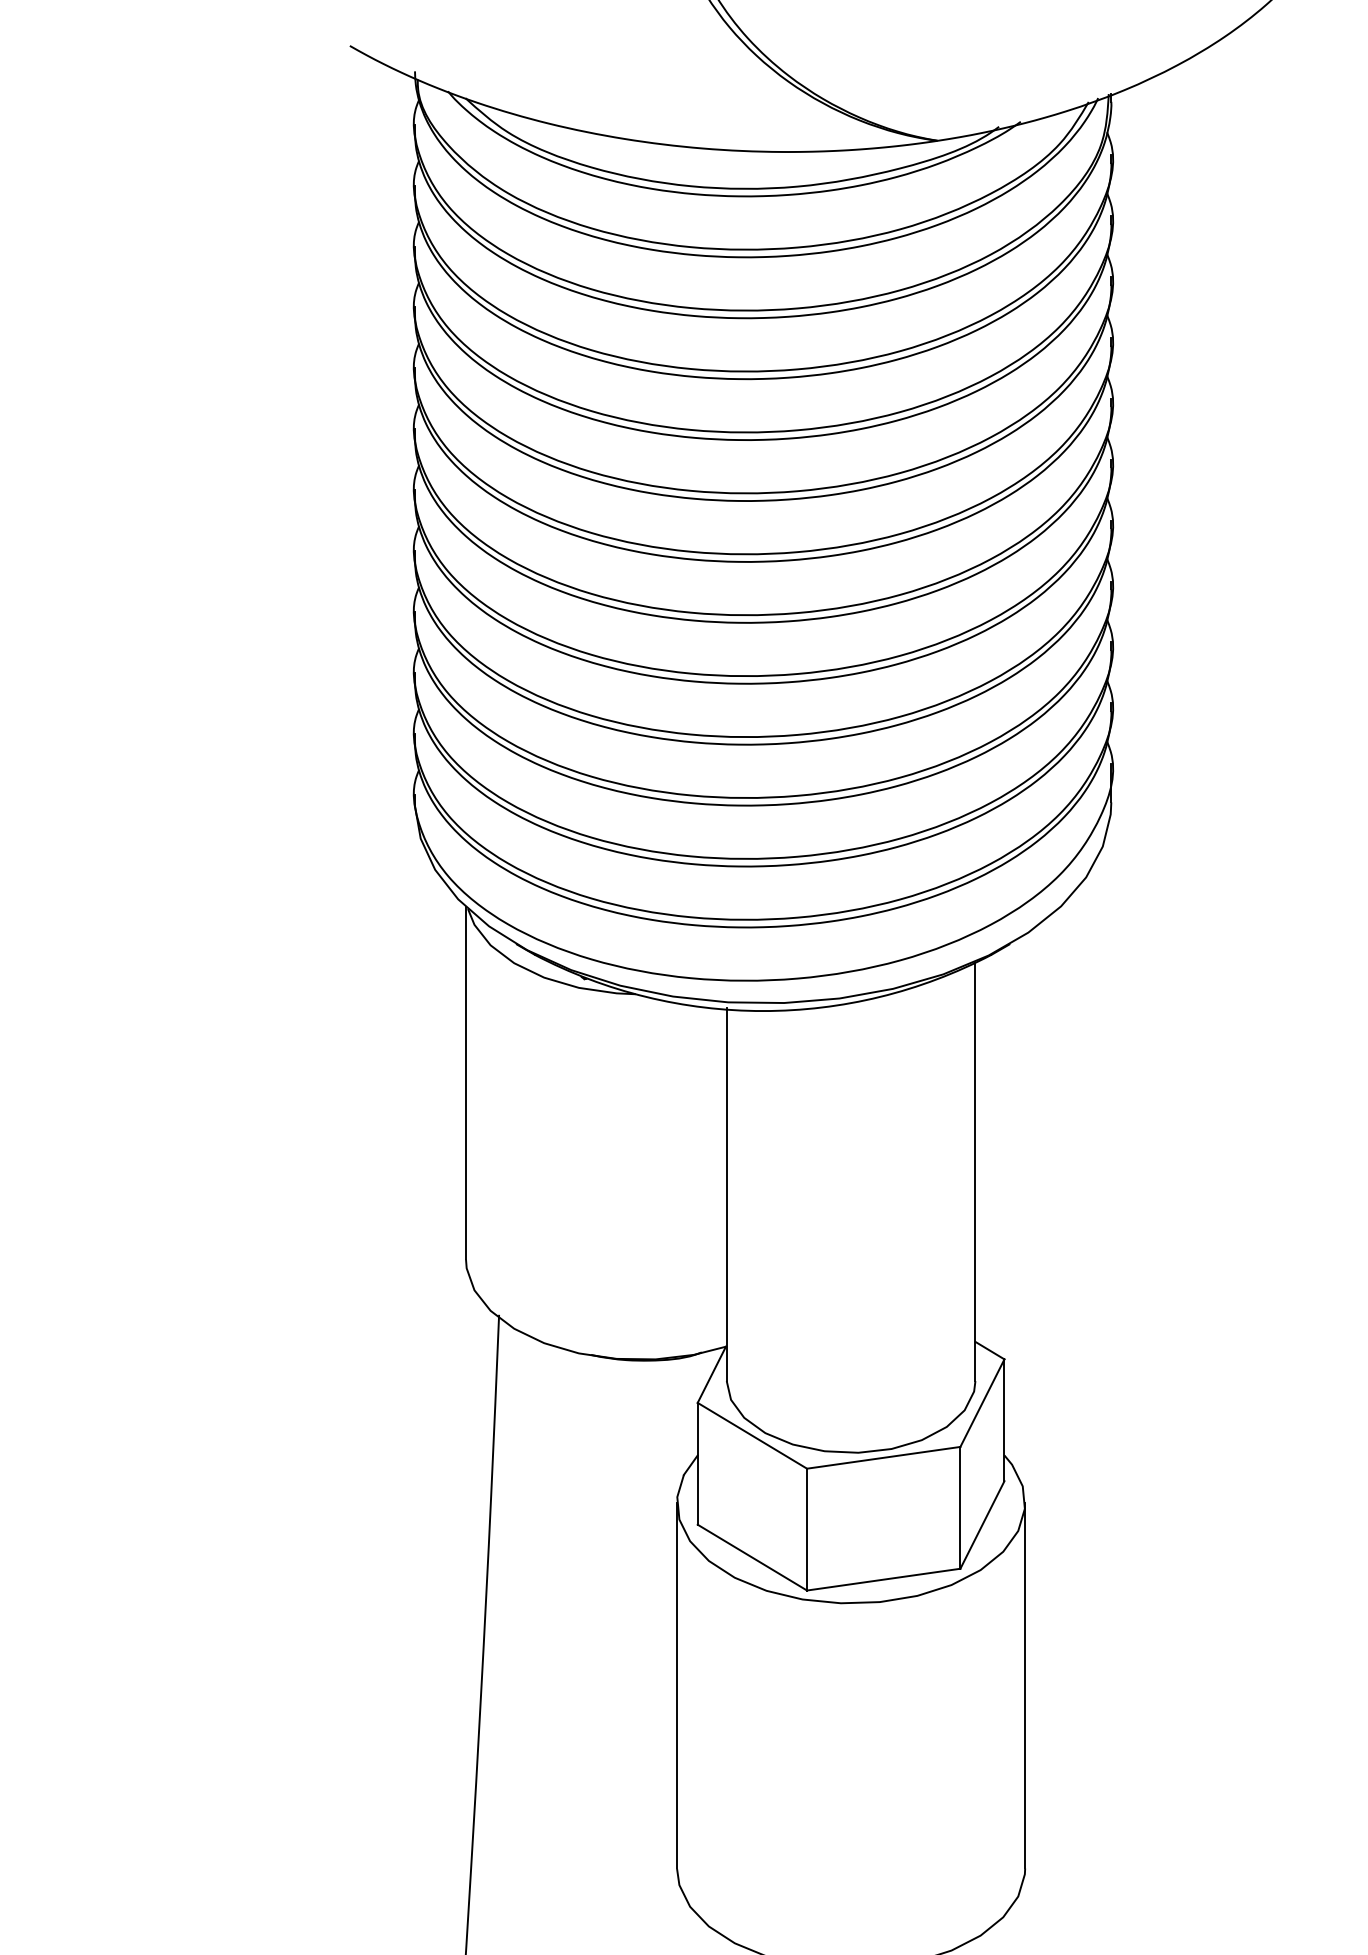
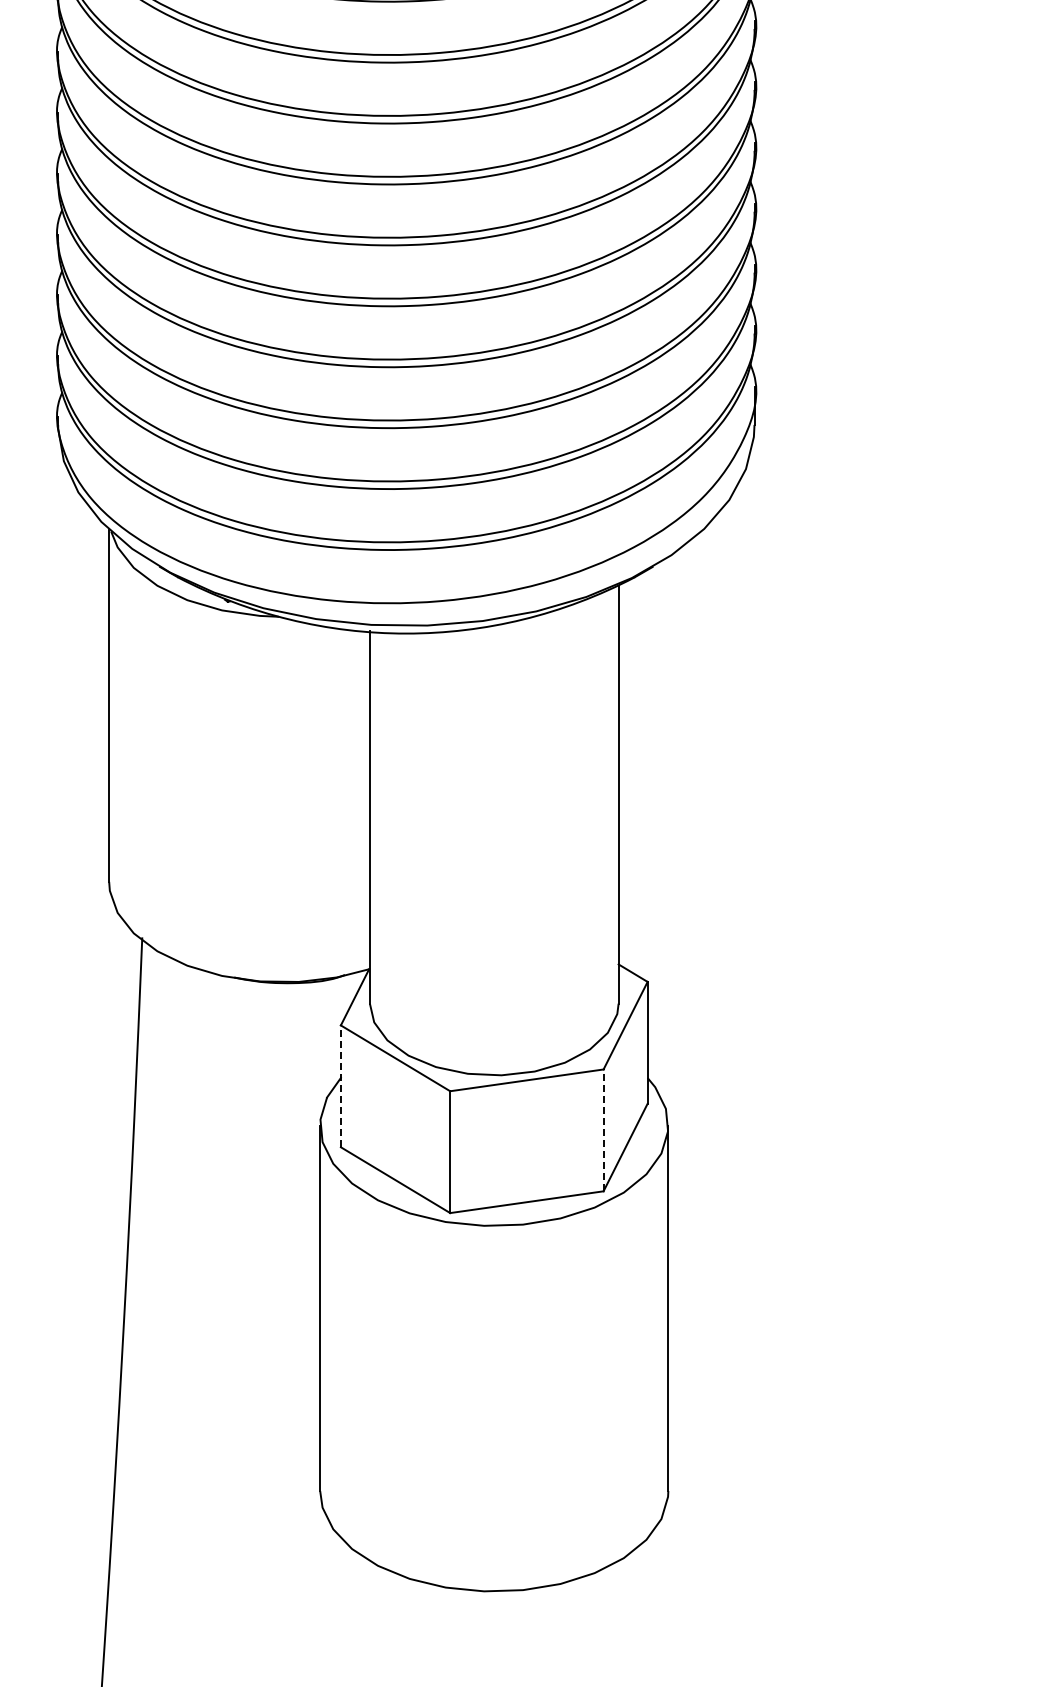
line: (697, 1463) -> (340, 1086), solid -> dashed
line: (960, 1507) -> (603, 1130), solid -> dashed

